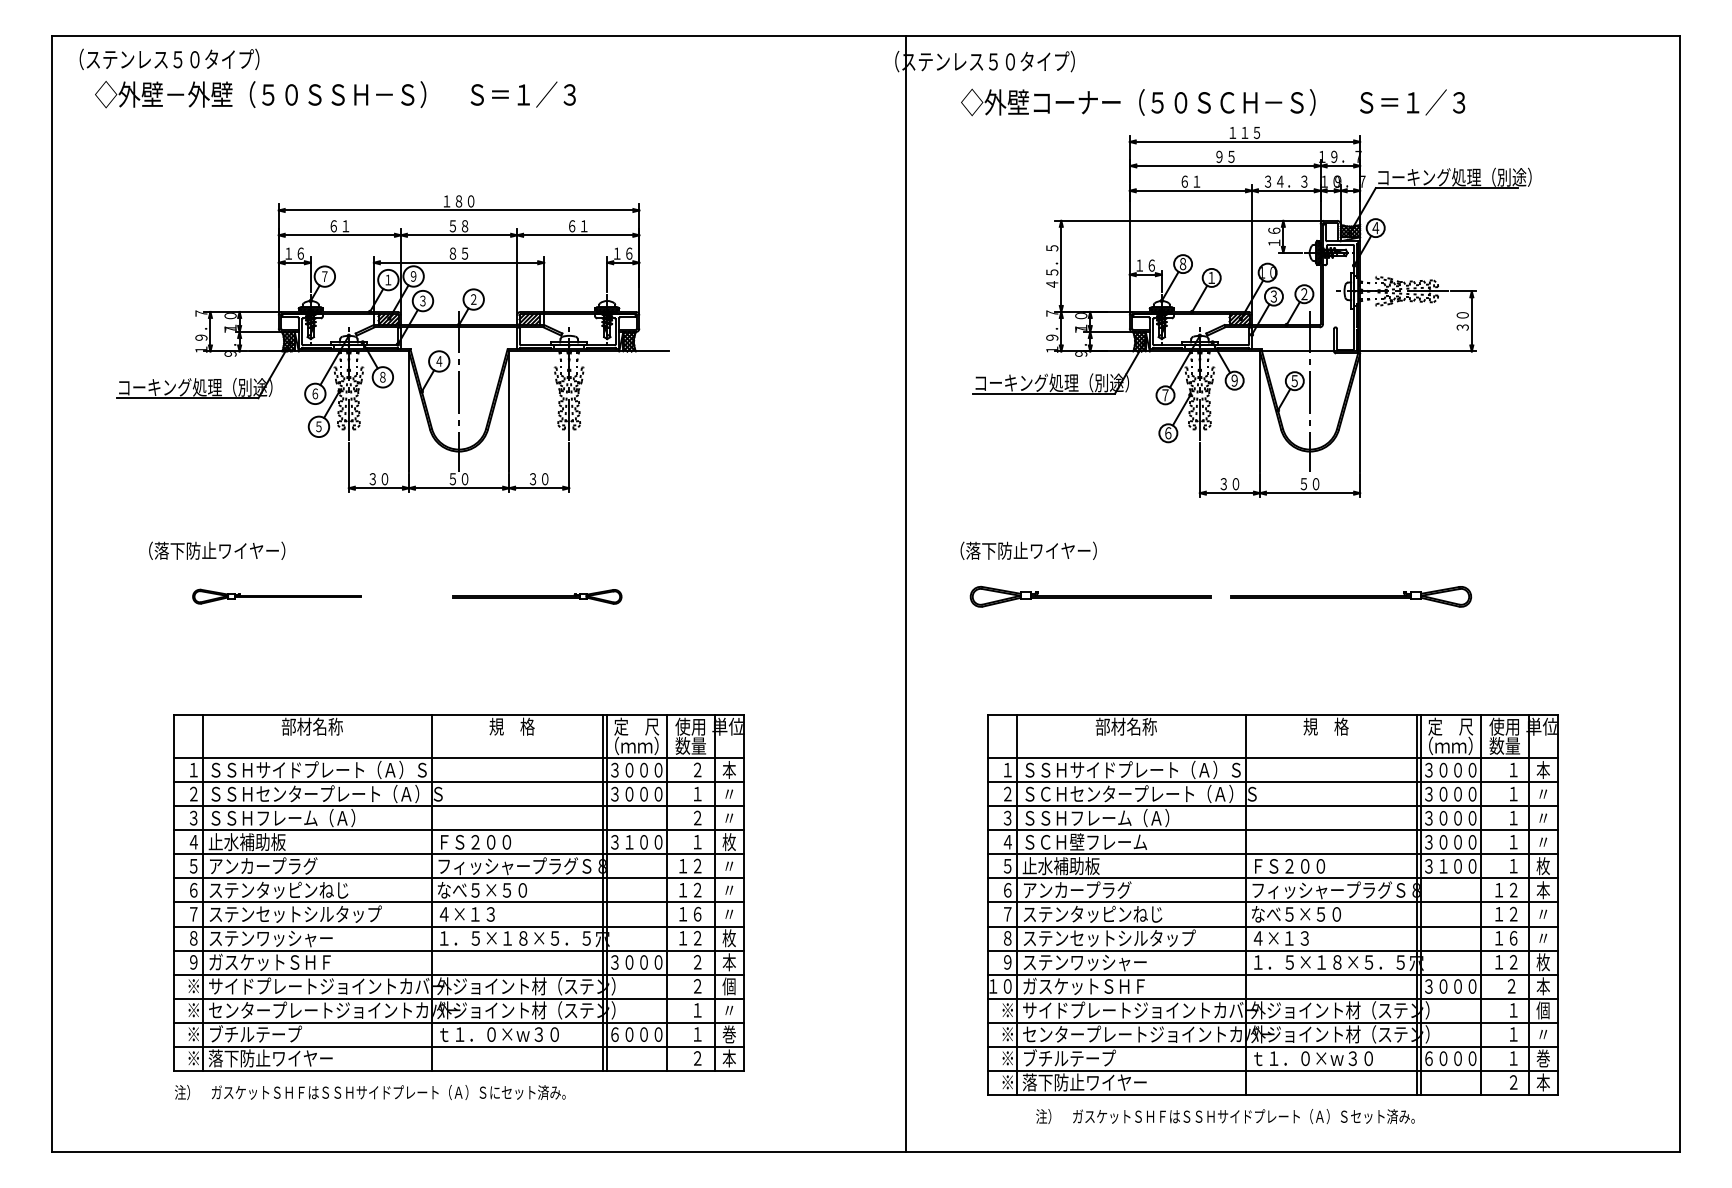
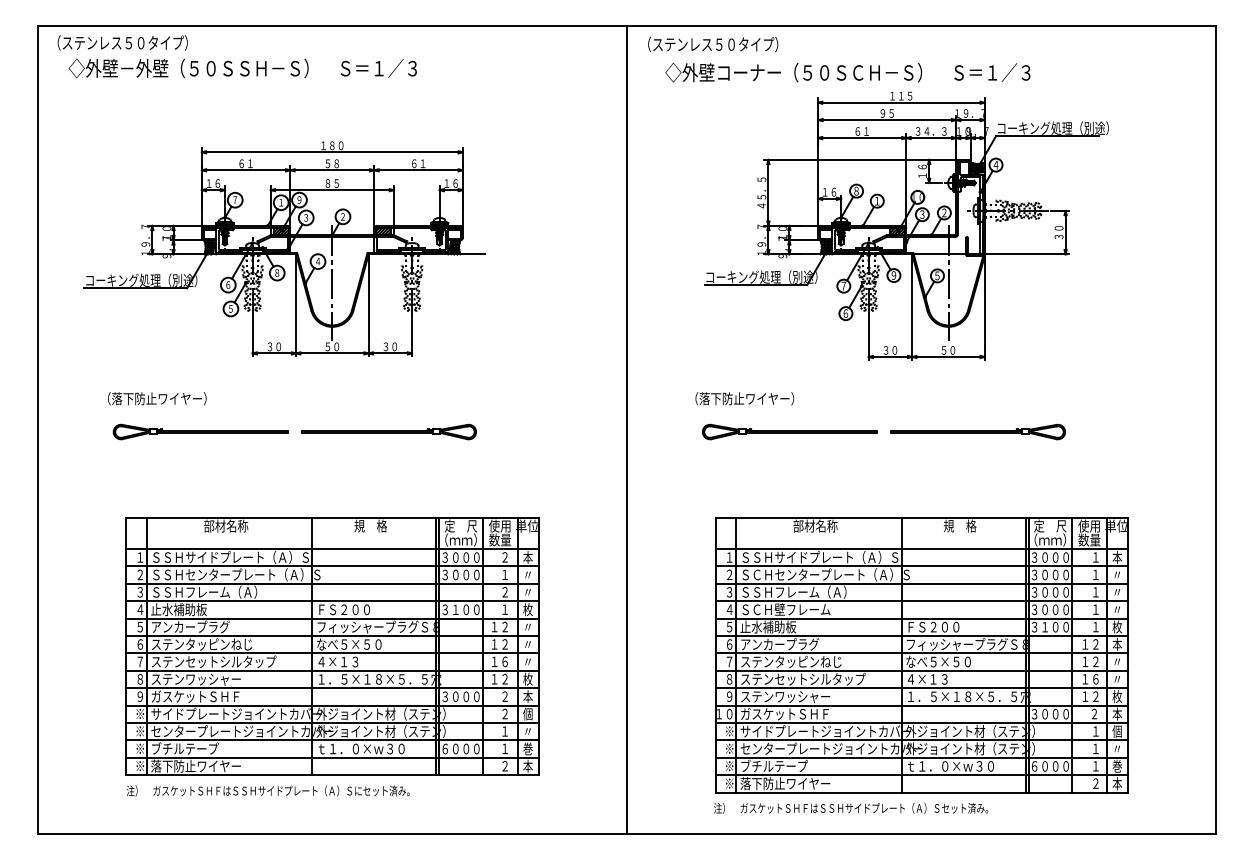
text: (1213, 102) -> (848, 72), moved
line: (906, 593) -> (627, 429), moved
part: (276, 596) -> (200, 431), size x1.43
part: (537, 596) -> (389, 431), size x1.43
text: (1225, 1116) -> (851, 808), moved

